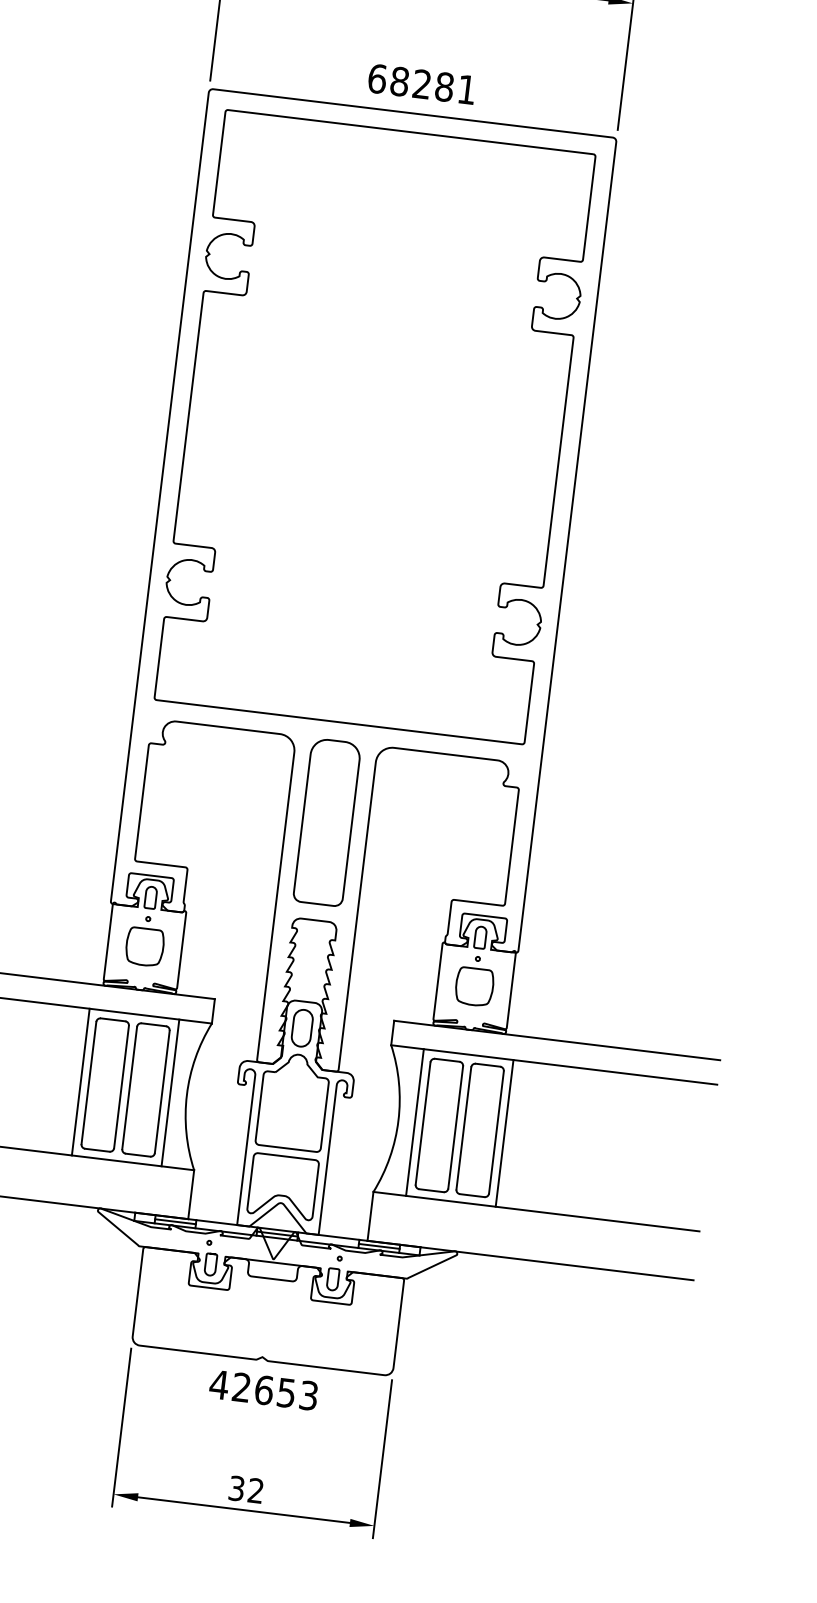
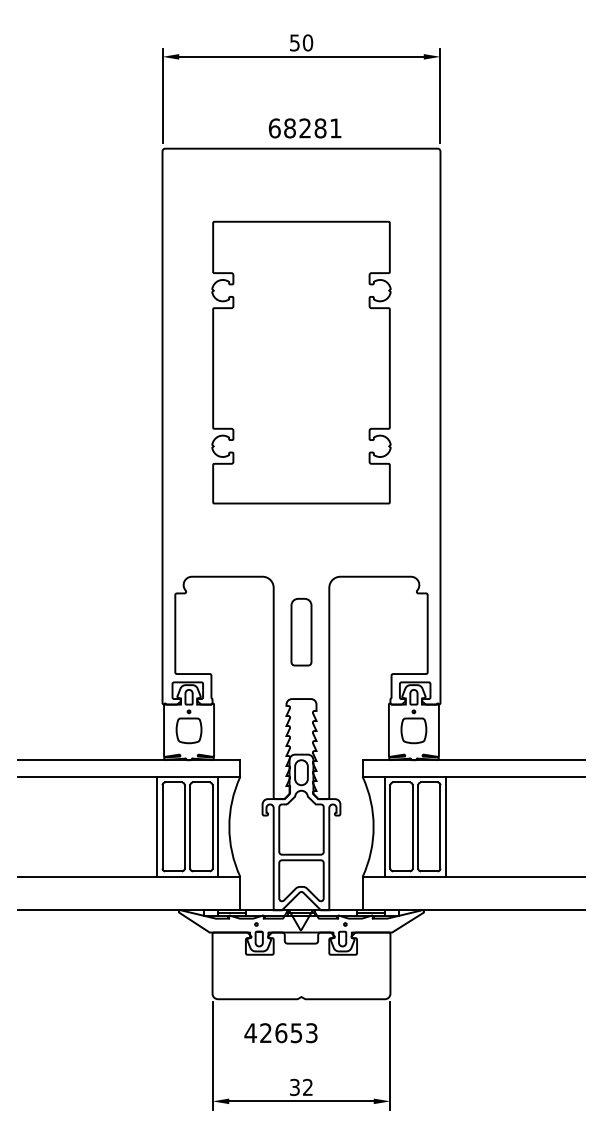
part: (375, 426) -> (301, 362), size x0.7
part: (327, 821) -> (301, 631), size x0.6
text: (262, 1390) -> (280, 1033), moved

